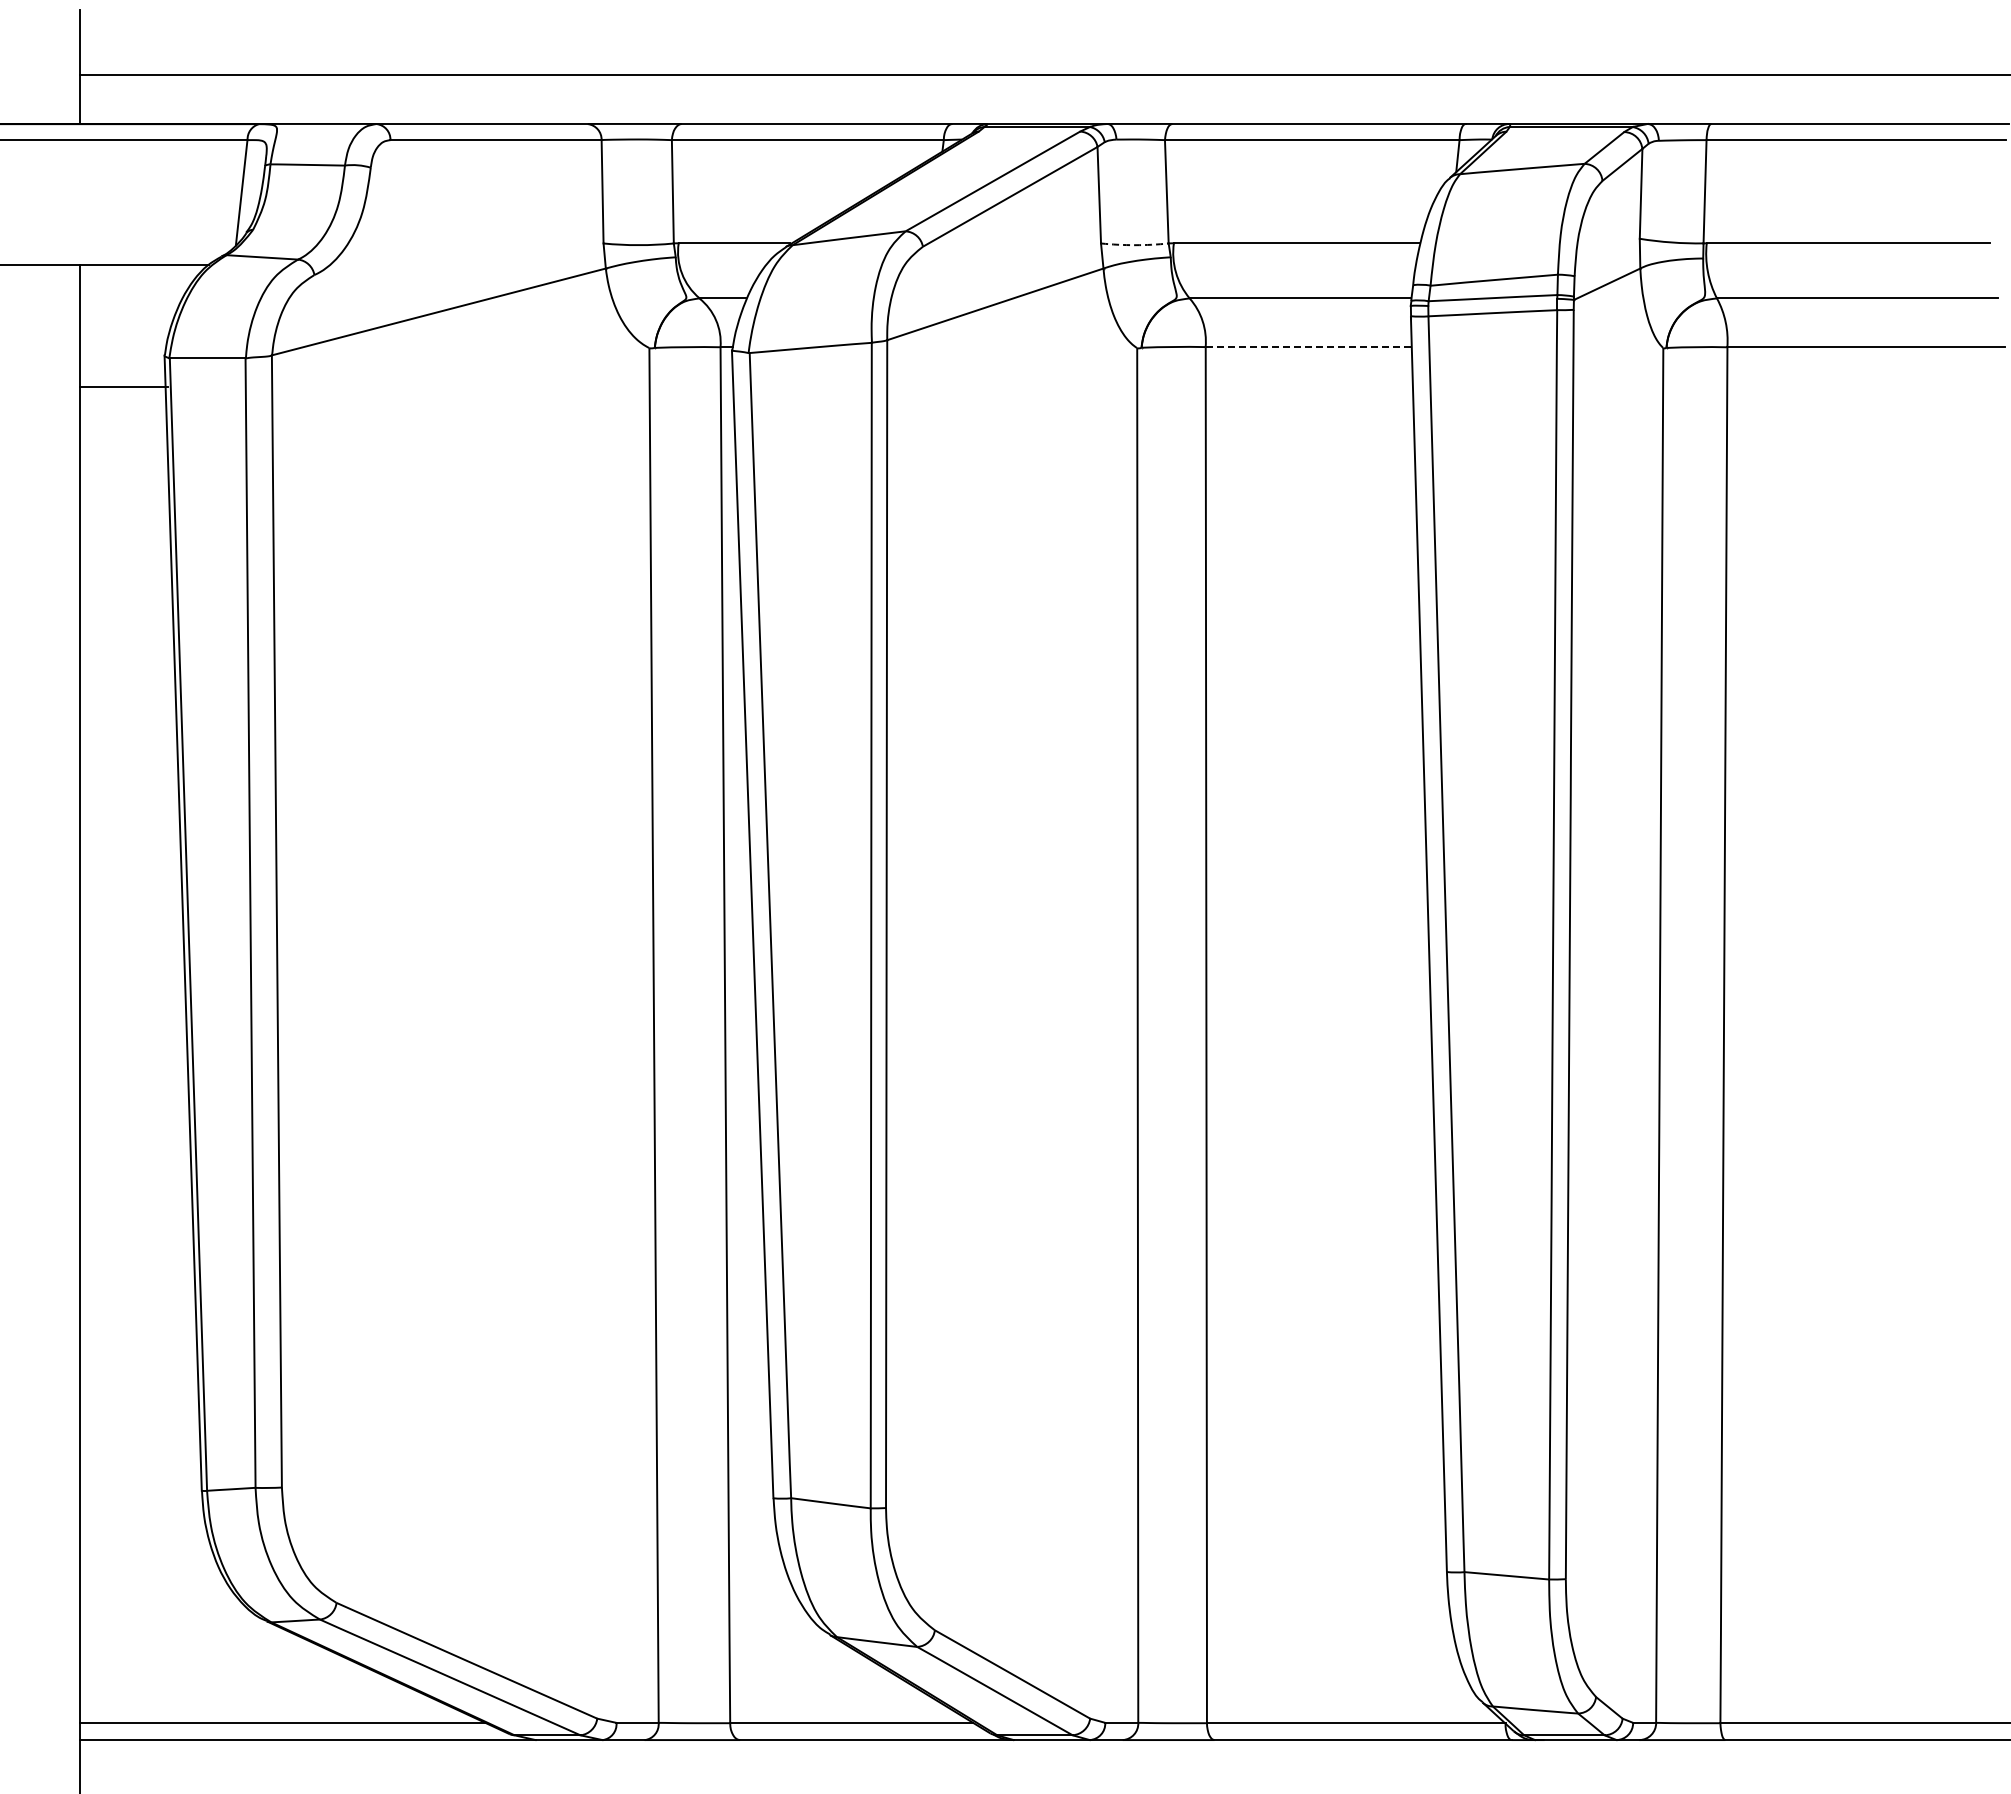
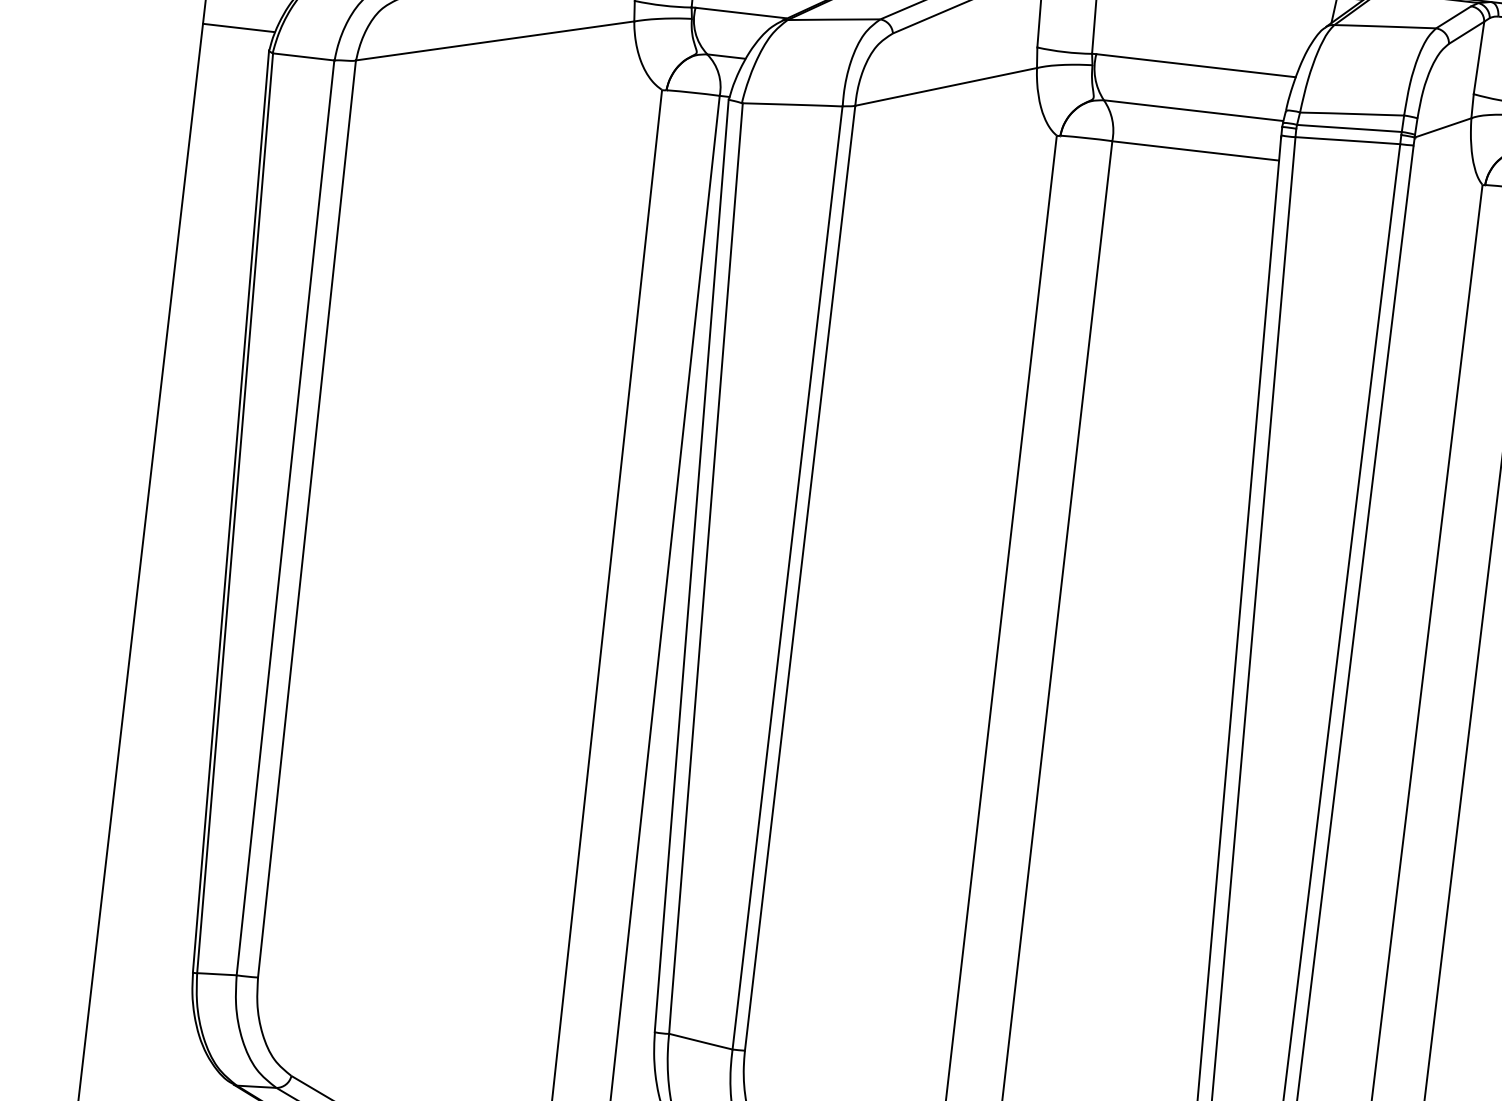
arc: (1134, 245) -> (1064, 52), dashed -> solid
line: (1308, 347) -> (1195, 151), dashed -> solid
line: (124, 387) -> (238, 28), moved

